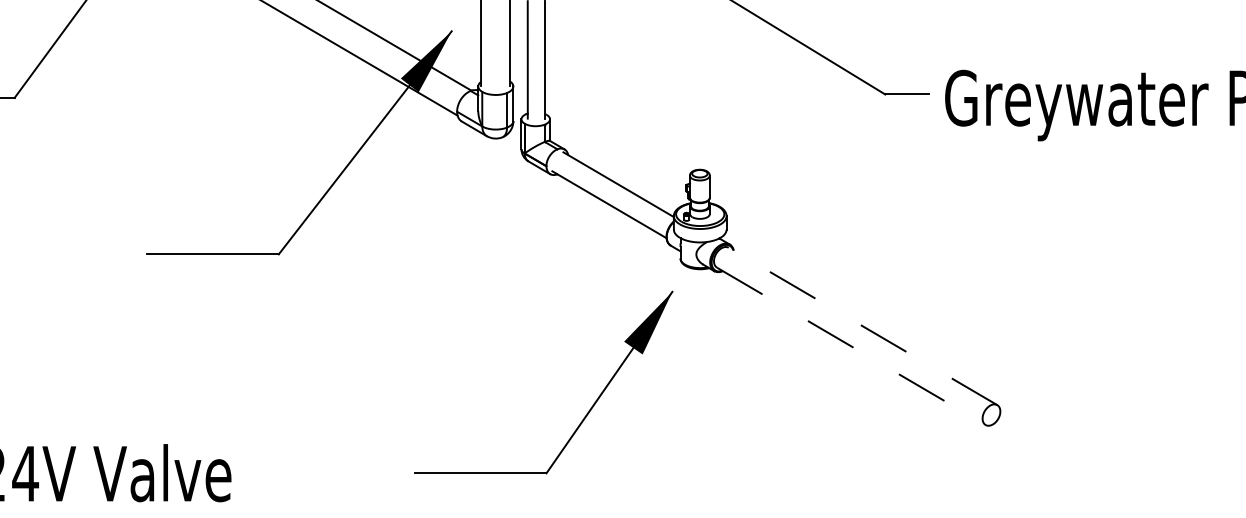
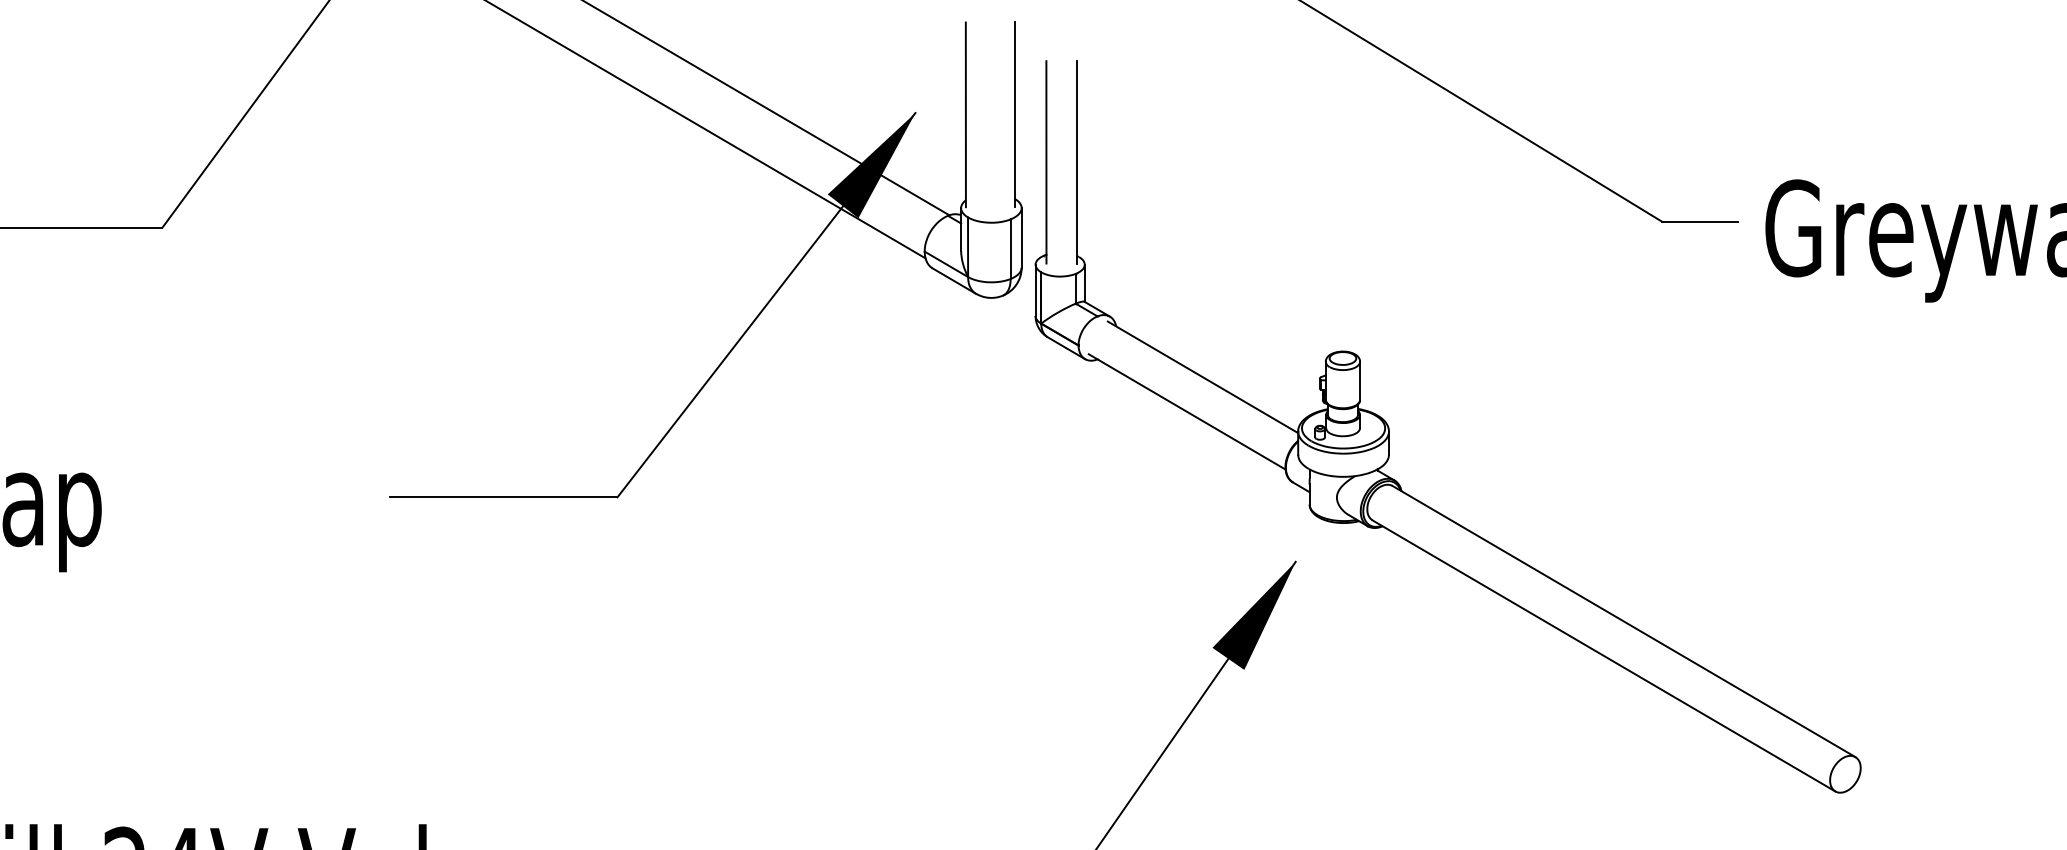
line: (863, 326) -> (1624, 621), dashed -> solid
line: (851, 346) -> (1604, 656), dashed -> solid

